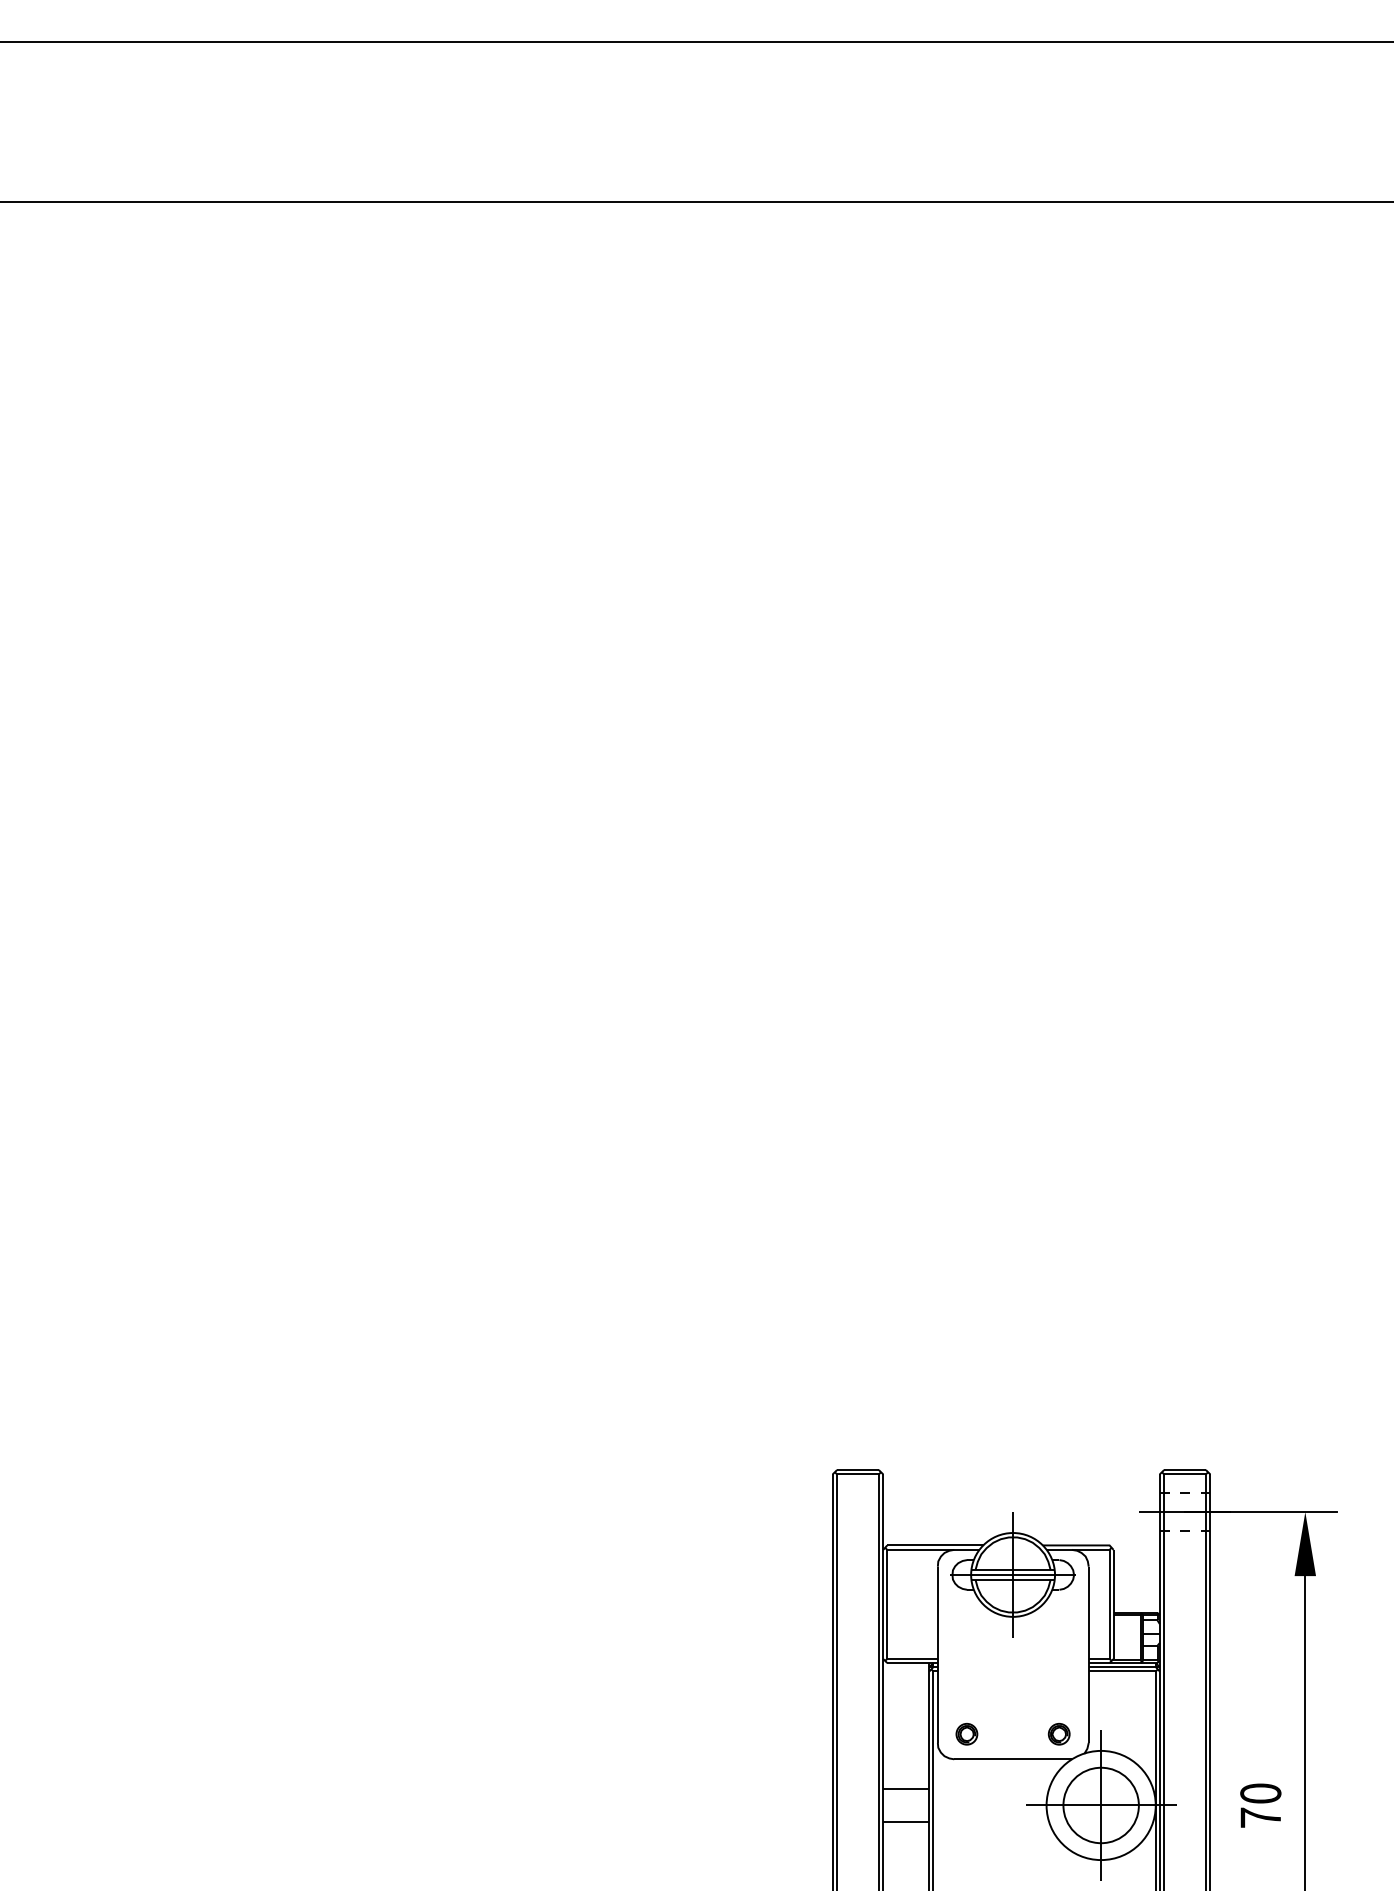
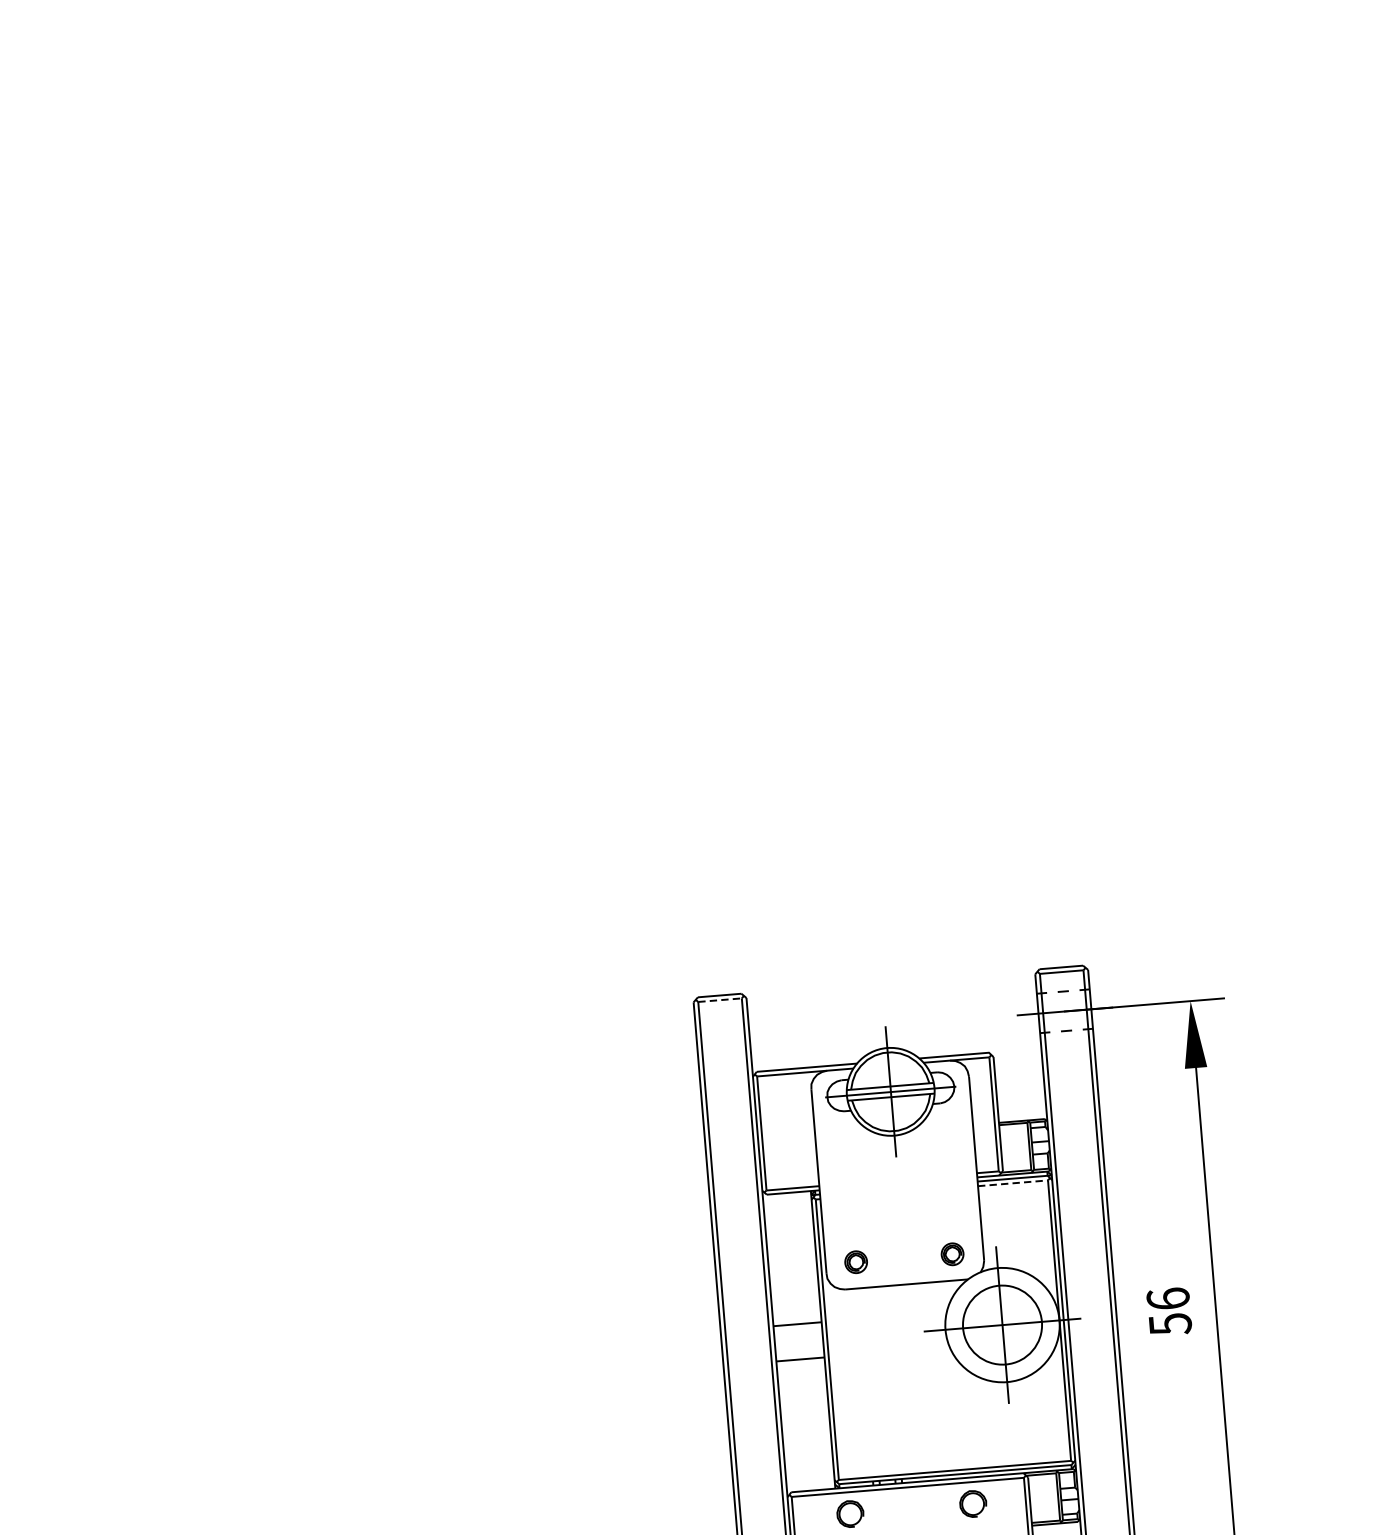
line: (857, 1474) -> (719, 1000), solid -> dashed
line: (1122, 1671) -> (1013, 1183), solid -> dashed
text: (1260, 1805) -> (1168, 1311), 70 -> 56

